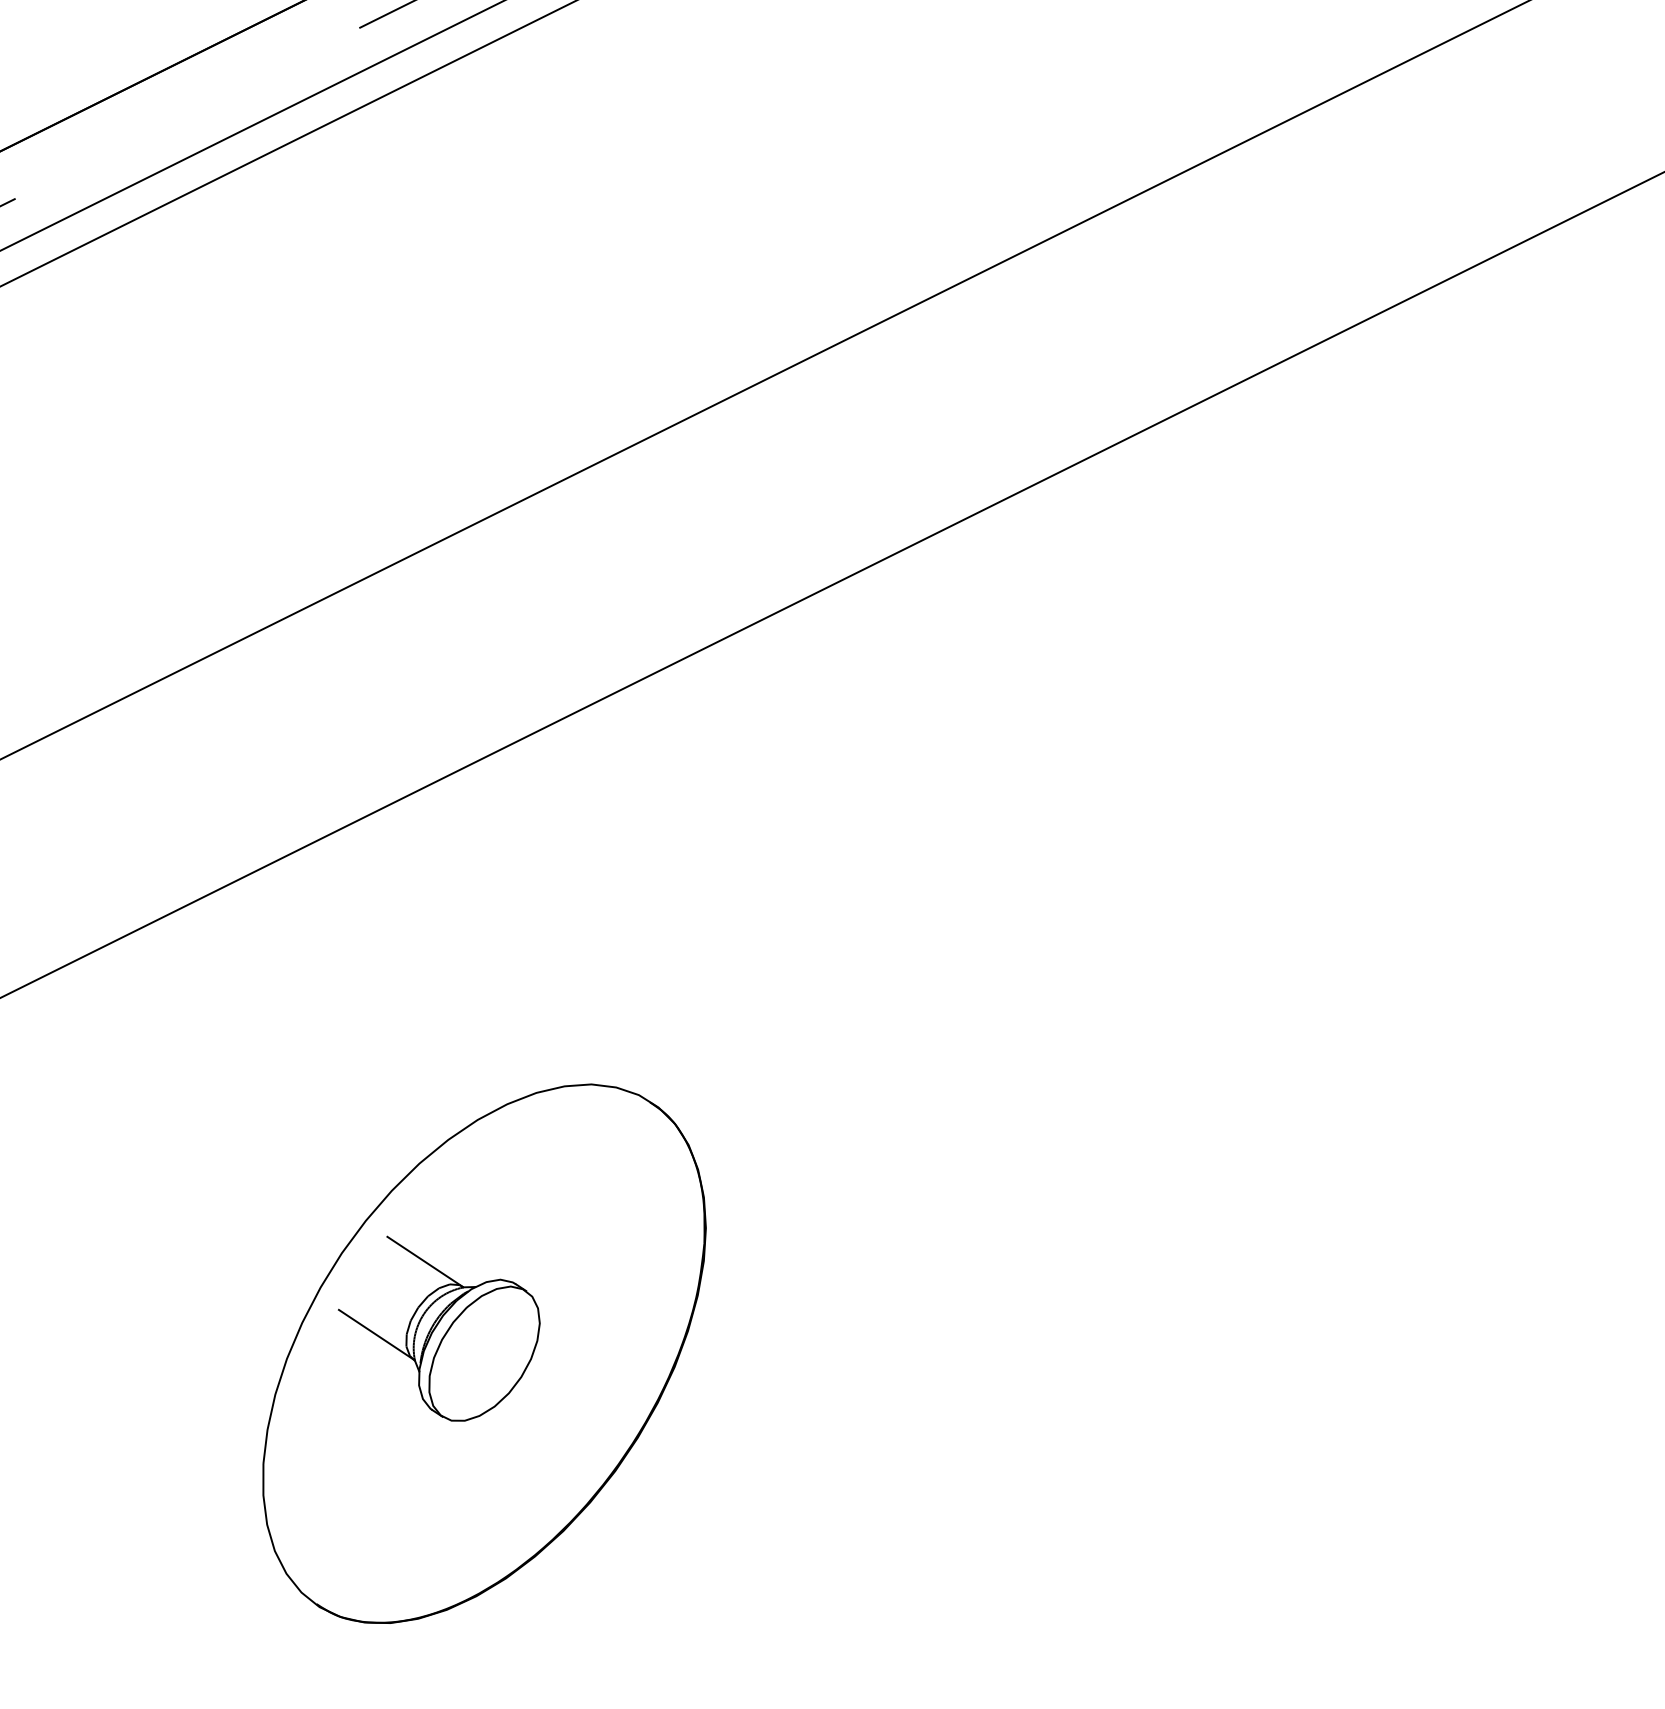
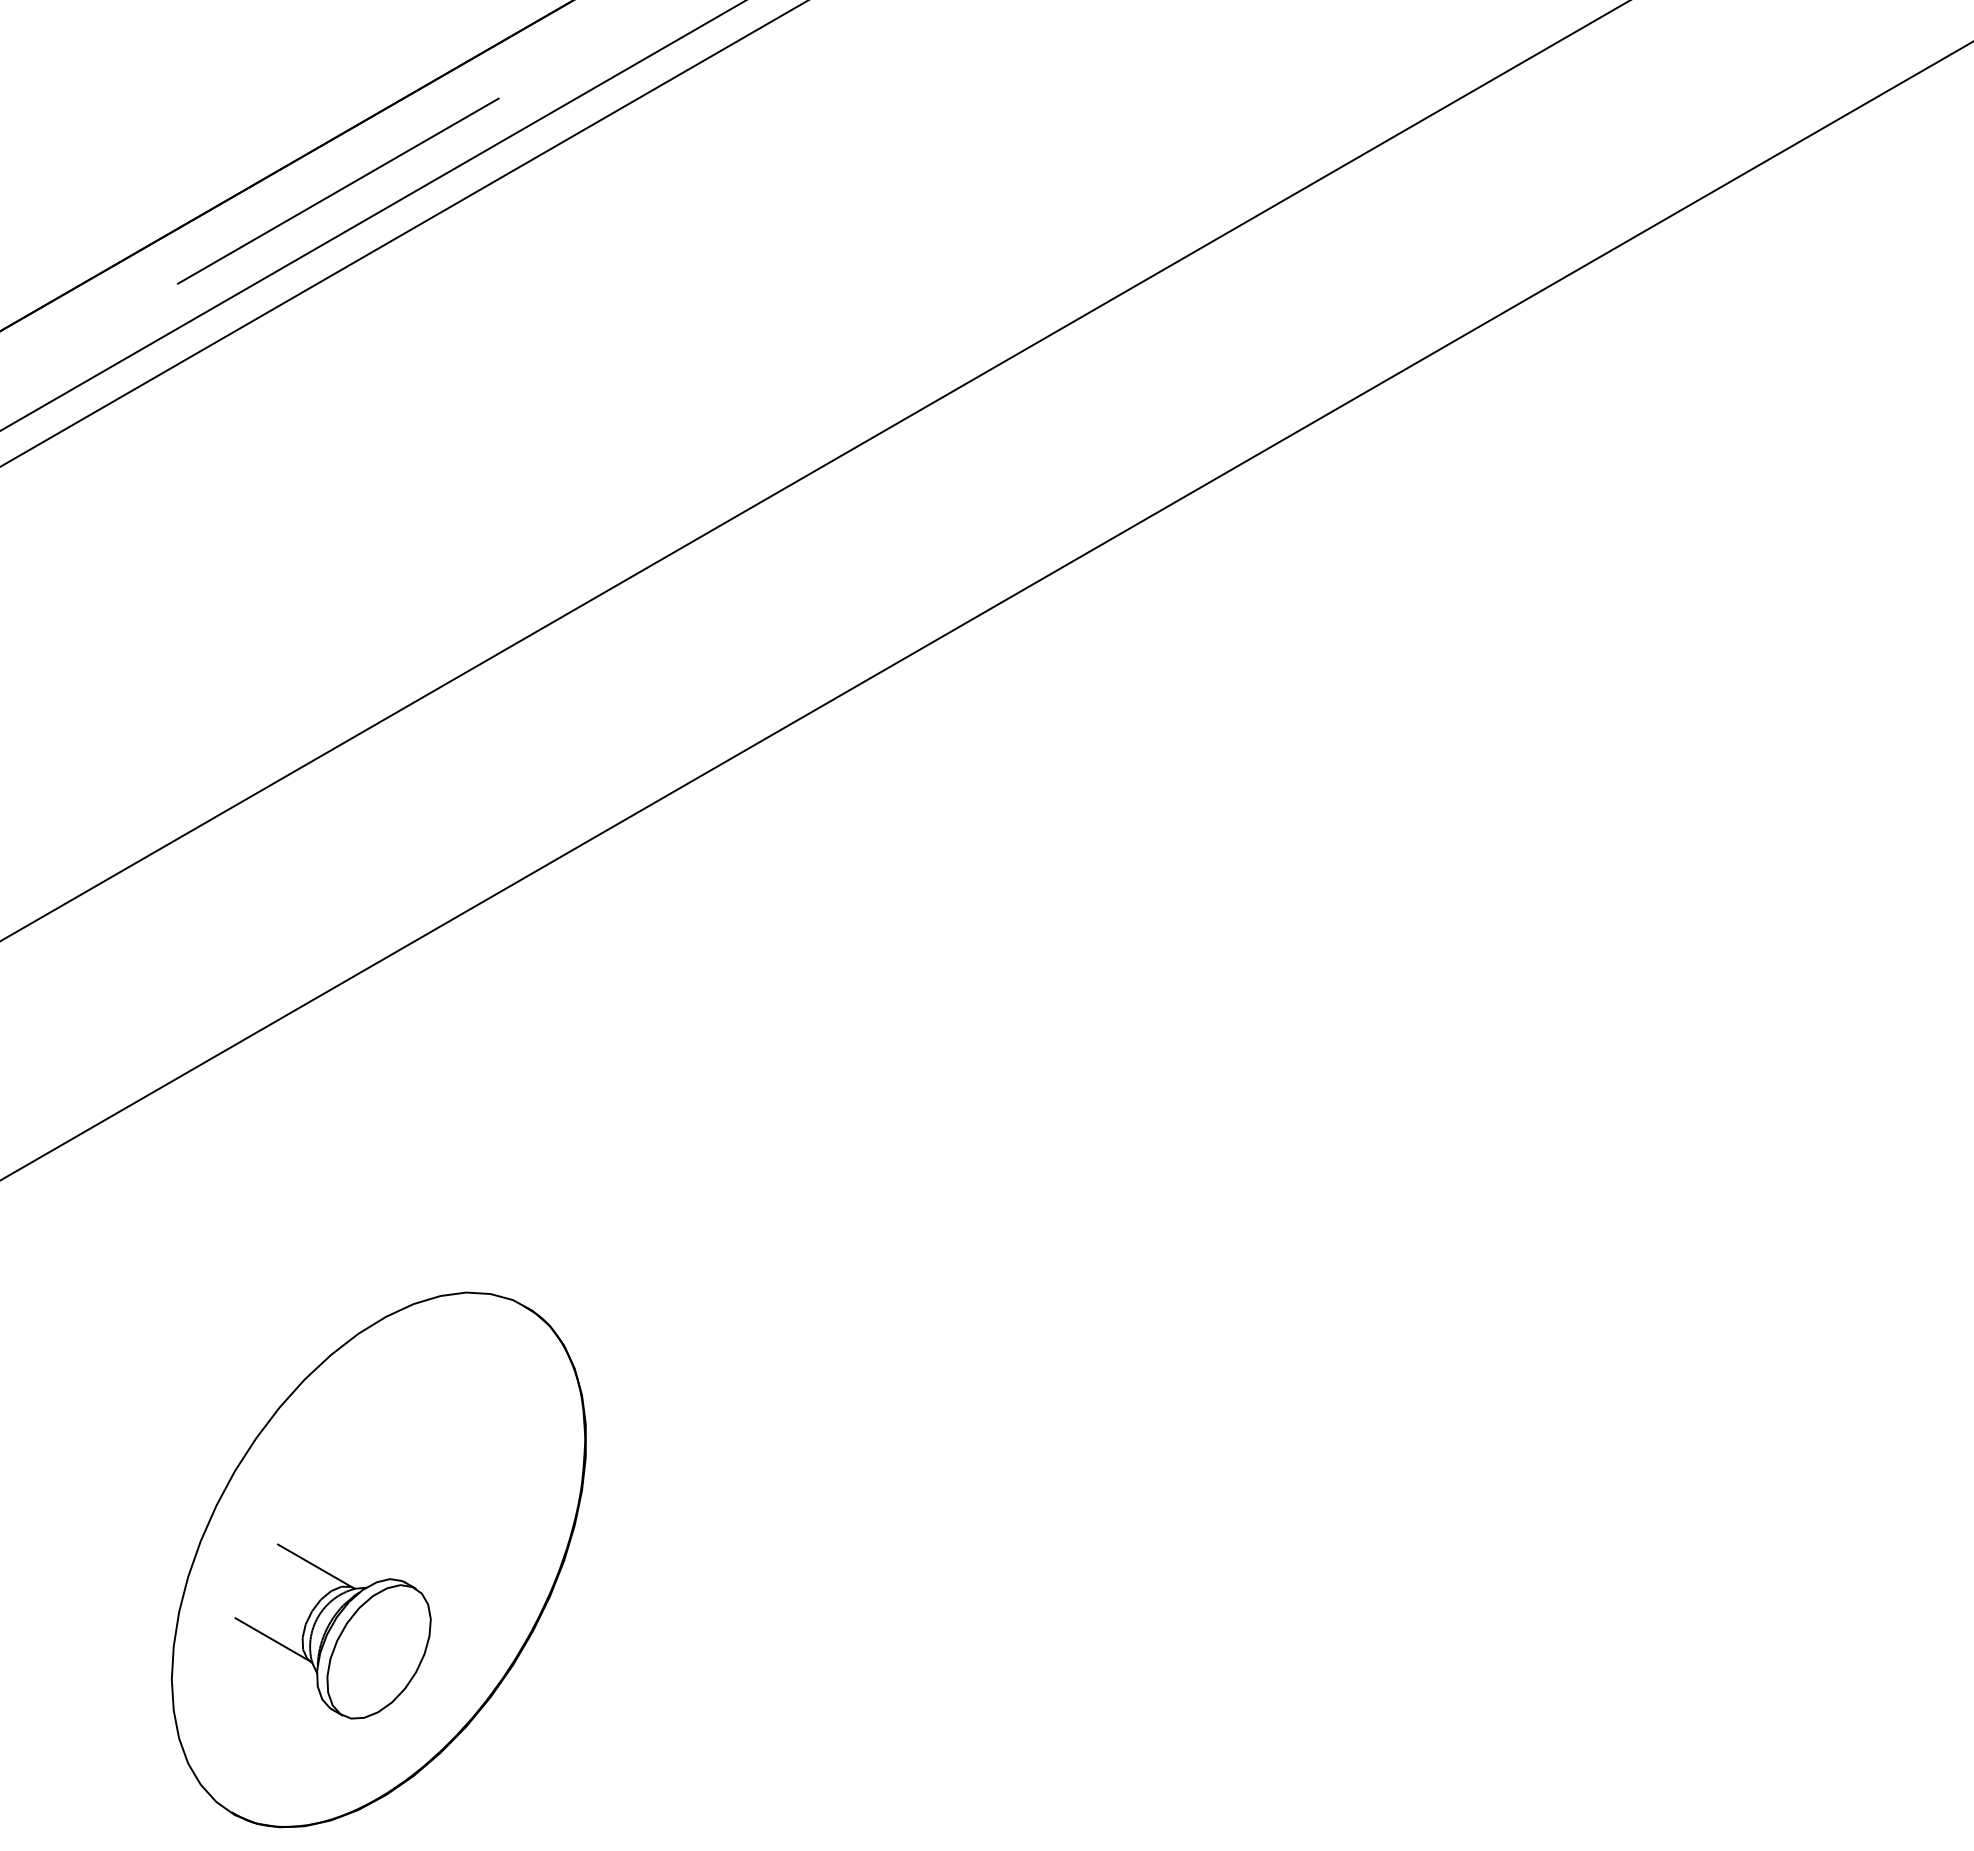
part: (437, 1329) -> (332, 1631), moved

